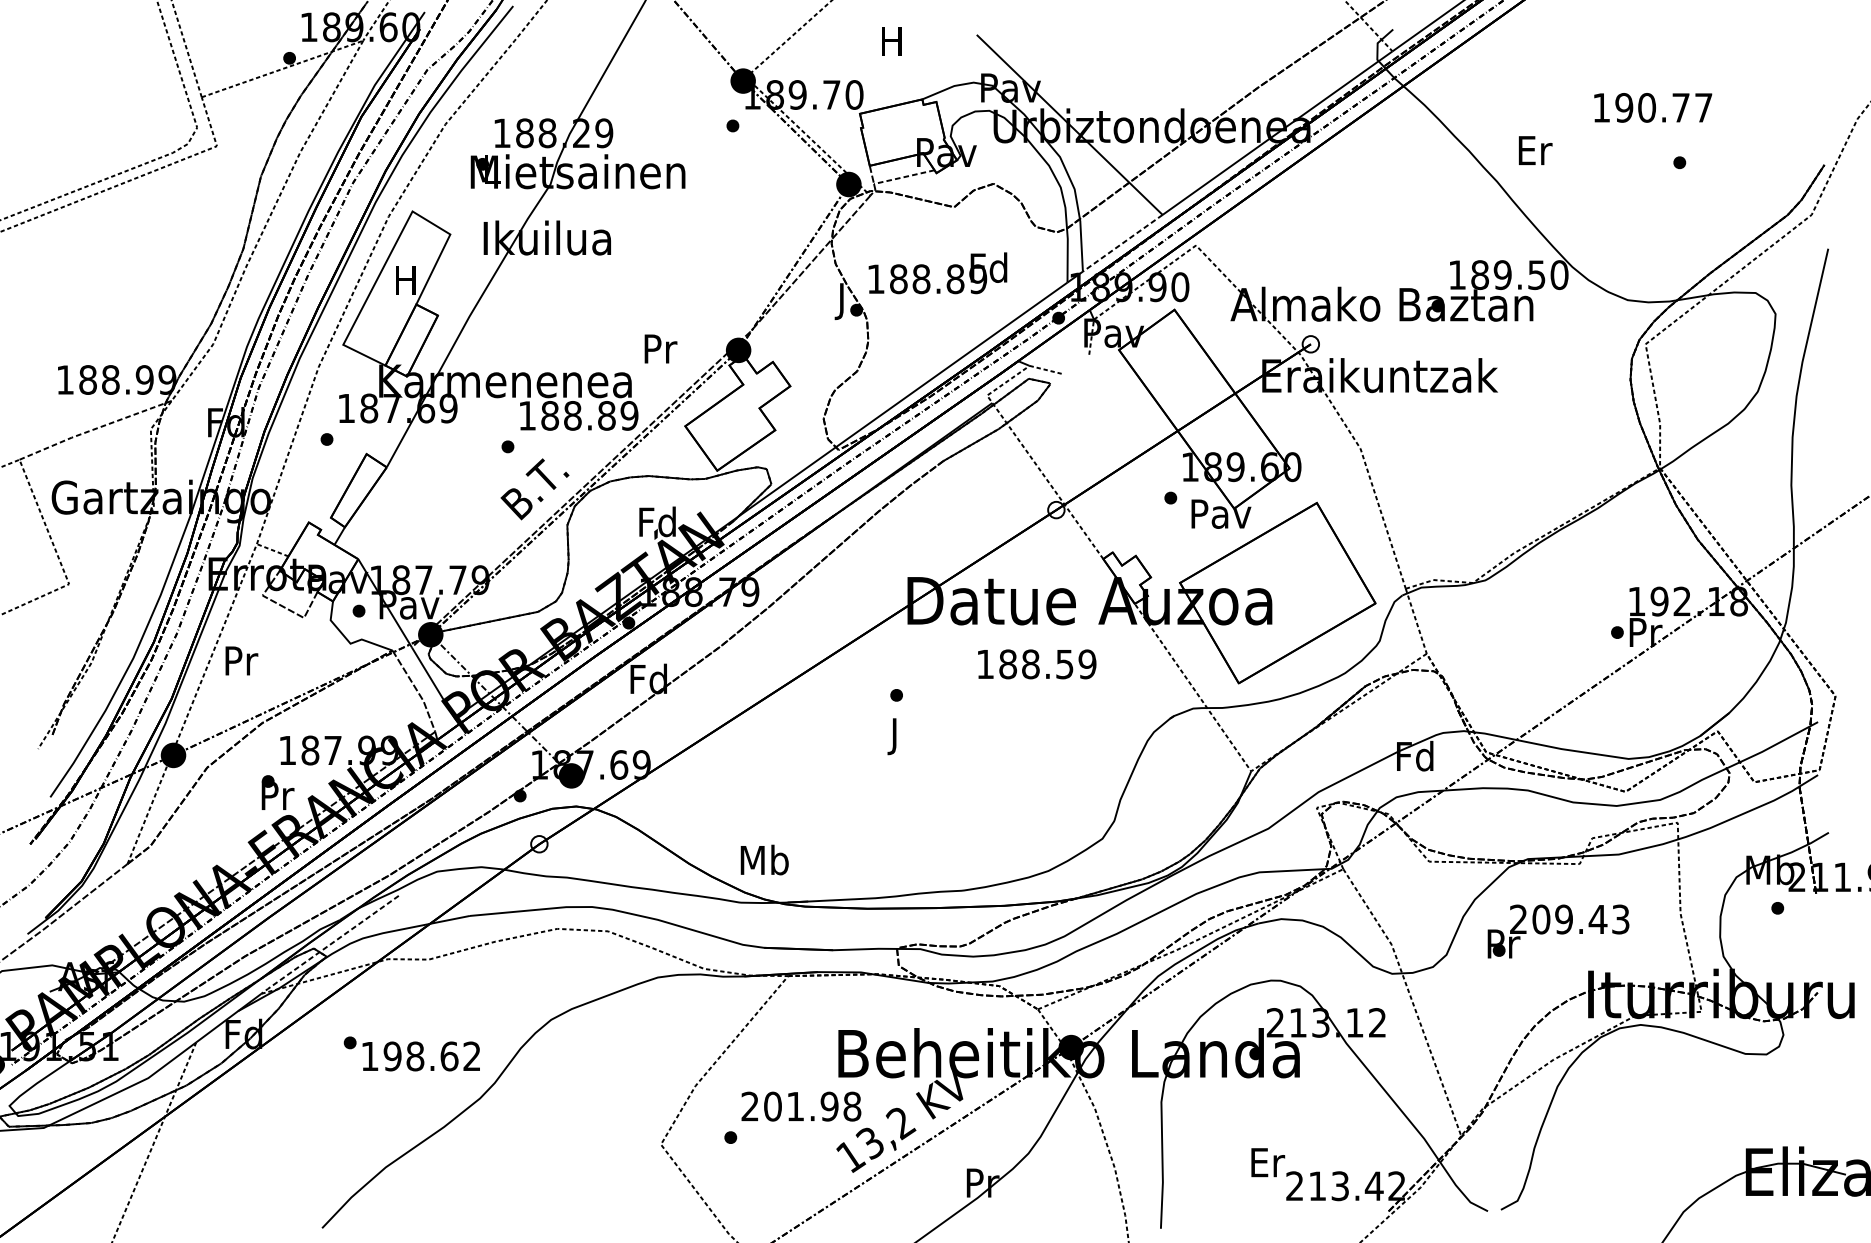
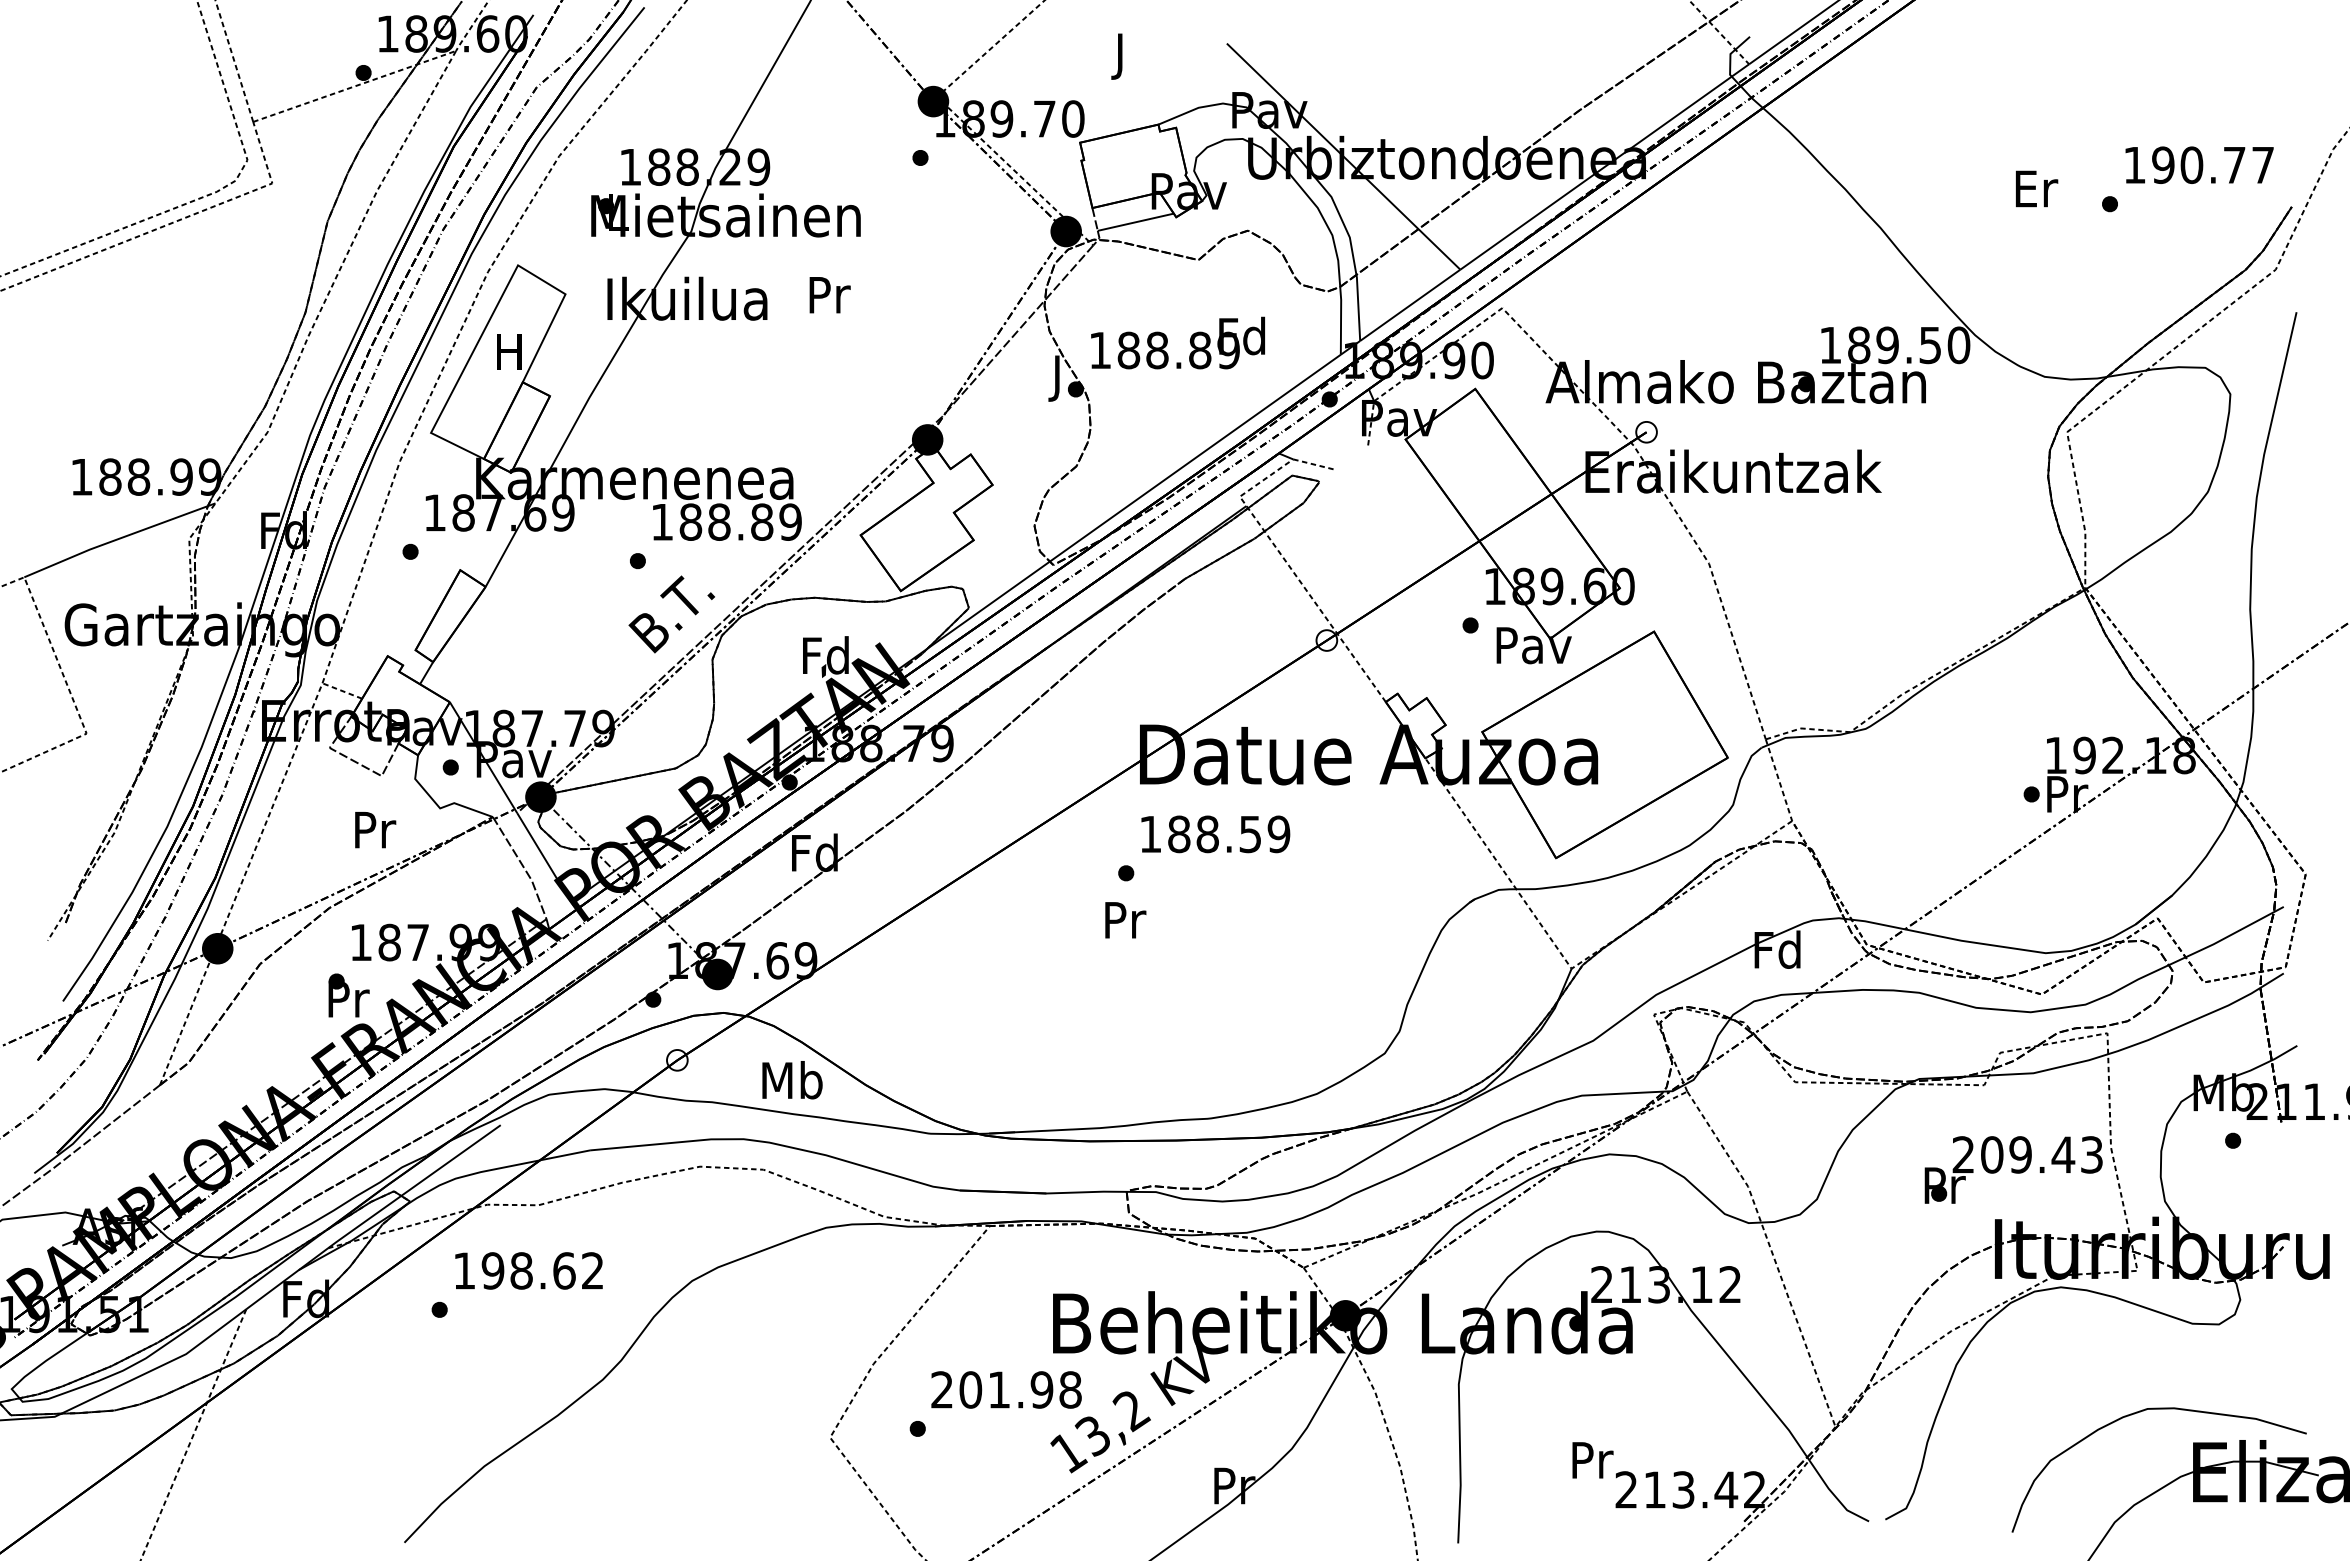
text: (892, 45) -> (1120, 56), H -> J
text: (1653, 107) -> (2199, 164), moved
text: (1536, 150) -> (2037, 188), moved
line: (904, 177) -> (1135, 222), dashed -> solid
line: (1122, 243) -> (1409, 305), dashed -> solid
text: (660, 349) -> (829, 295), moved
line: (92, 430) -> (115, 540), dashed -> solid
text: (241, 661) -> (375, 830), moved
text: (1036, 664) -> (1215, 834), moved
text: (896, 736) -> (1125, 925), J -> Pr
text: (764, 860) -> (792, 1080), moved
text: (1558, 931) -> (2013, 1169), moved
line: (329, 945) -> (413, 1187), dashed -> solid
text: (420, 1056) -> (528, 1270), moved
curve: (1704, 1124) -> (2140, 1412), added
text: (1267, 1162) -> (1592, 1460), Er -> Pr

